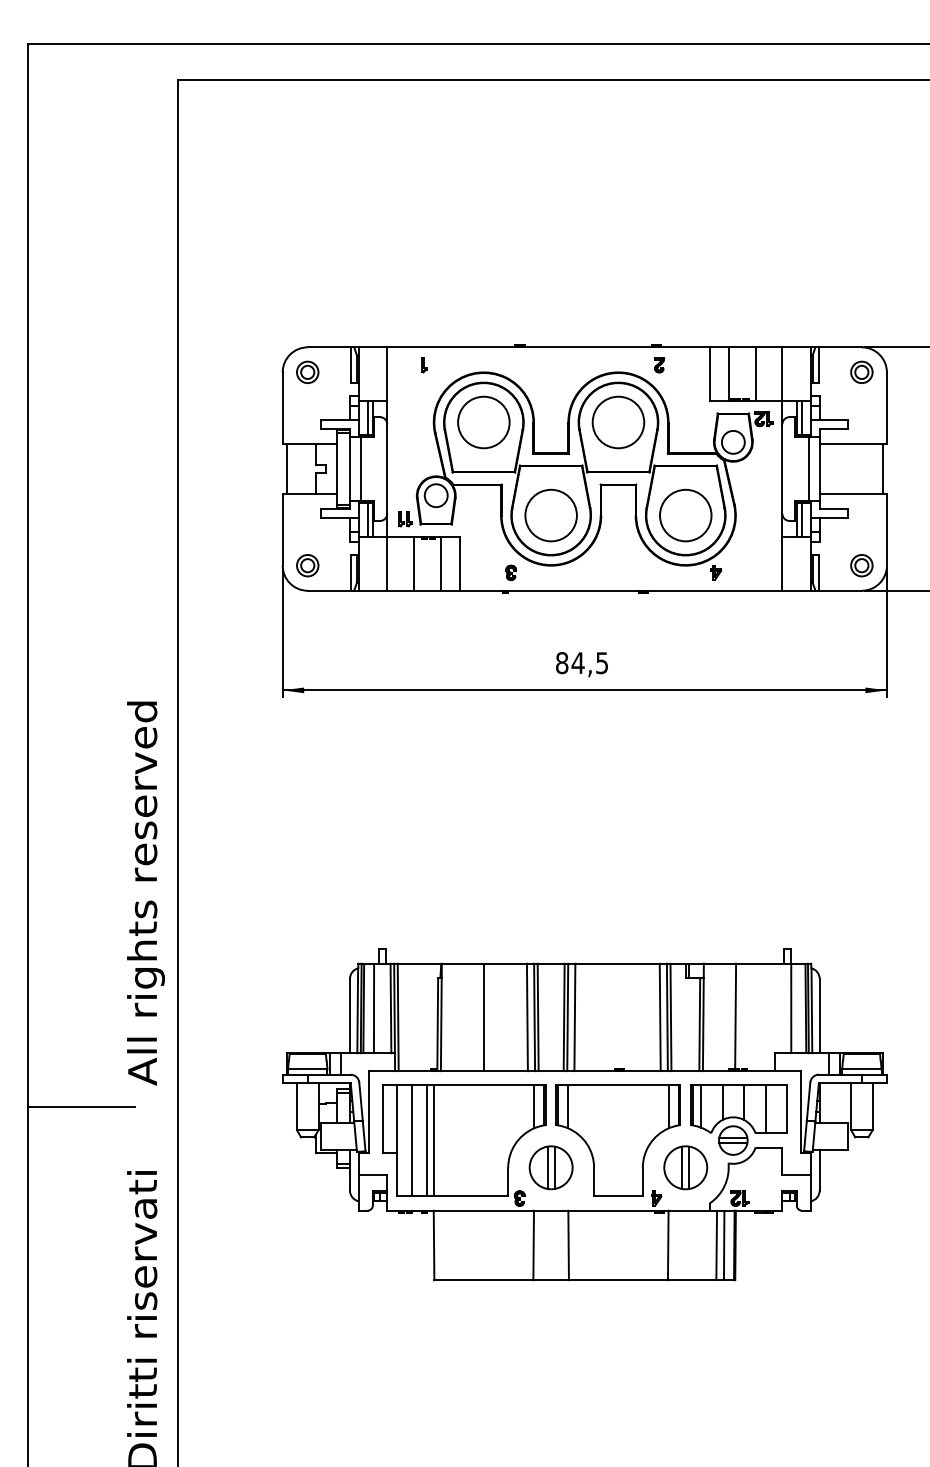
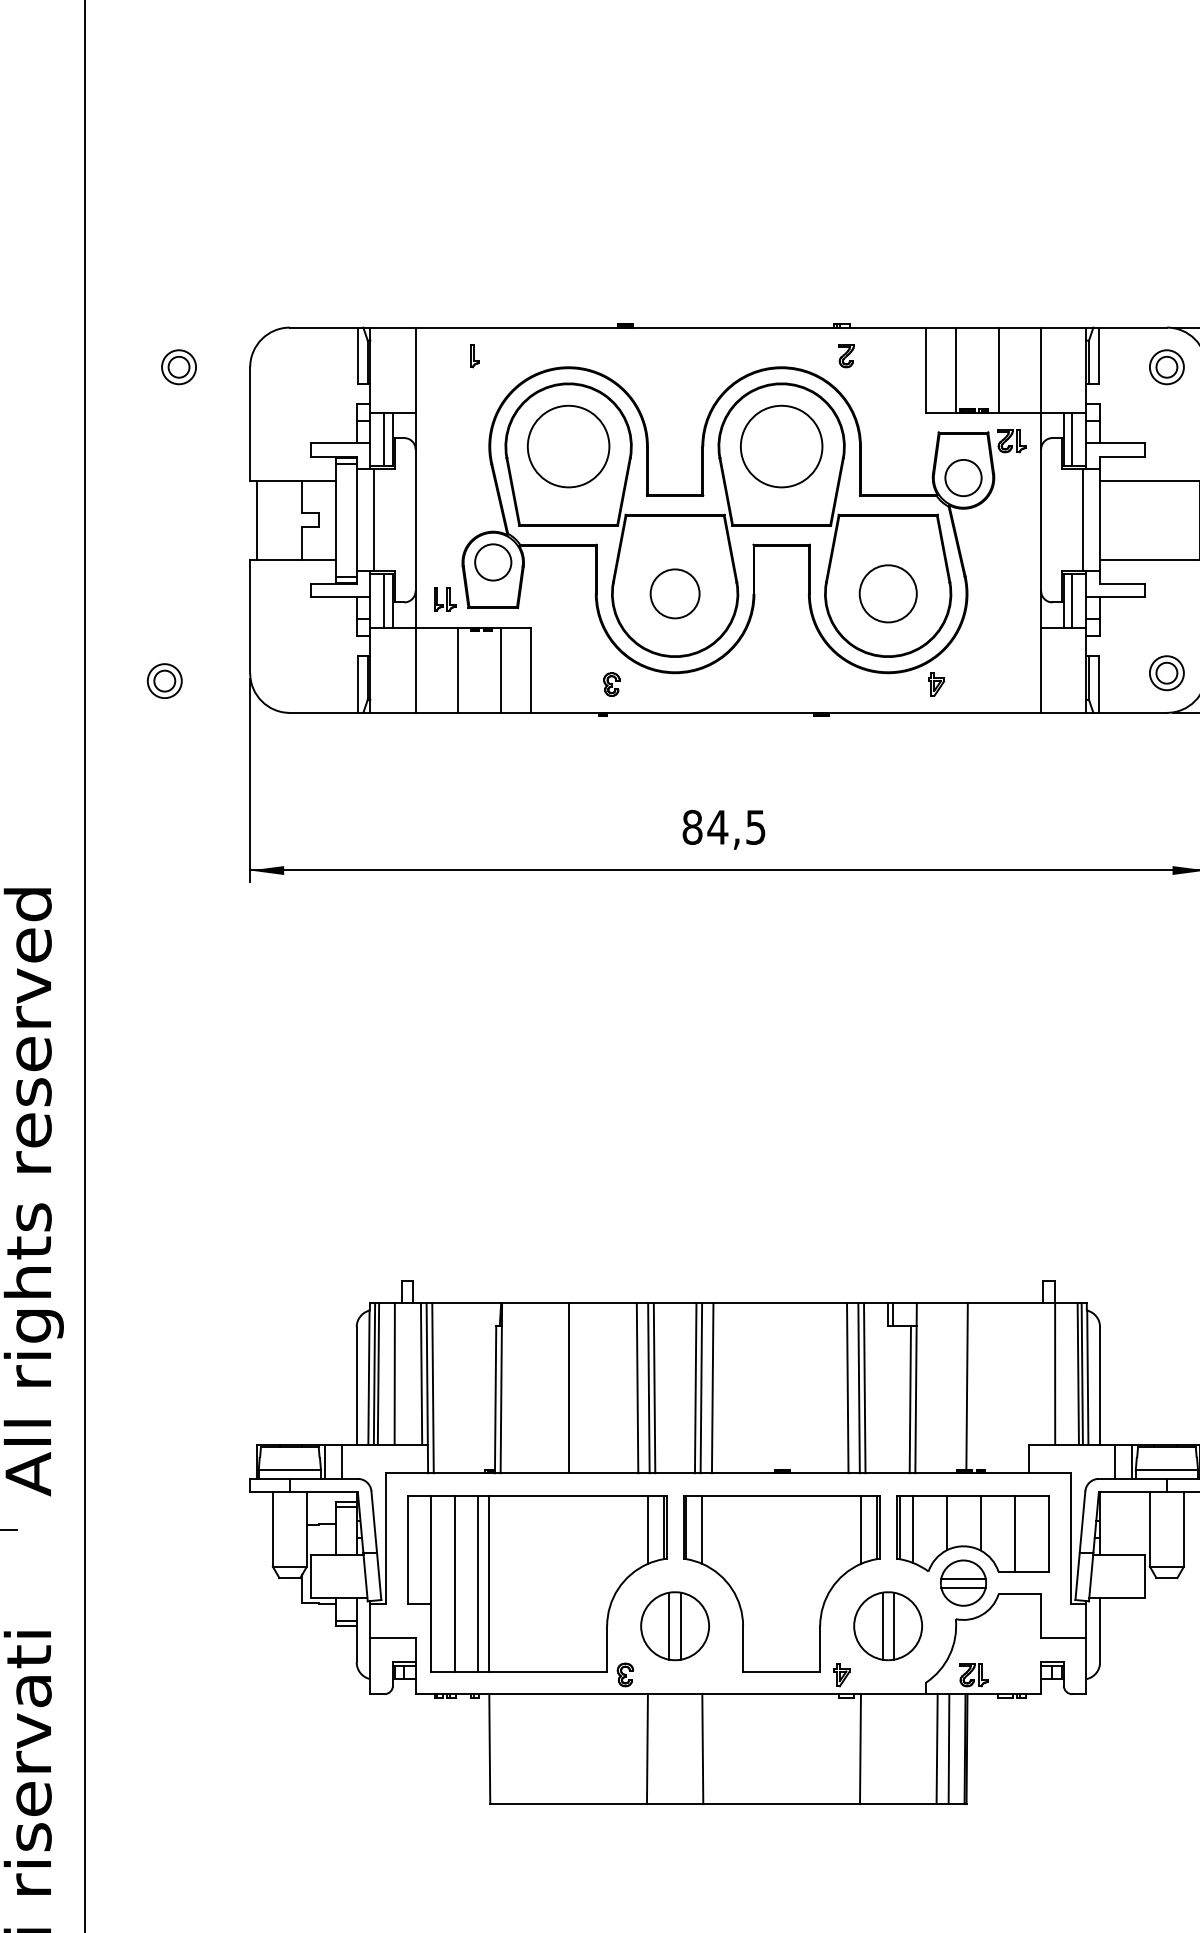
part: (307, 371) -> (178, 365), moved
circle: (550, 515) -> (674, 593), size x0.6
circle: (685, 515) -> (887, 593), size x0.7
part: (307, 565) -> (164, 680), moved

